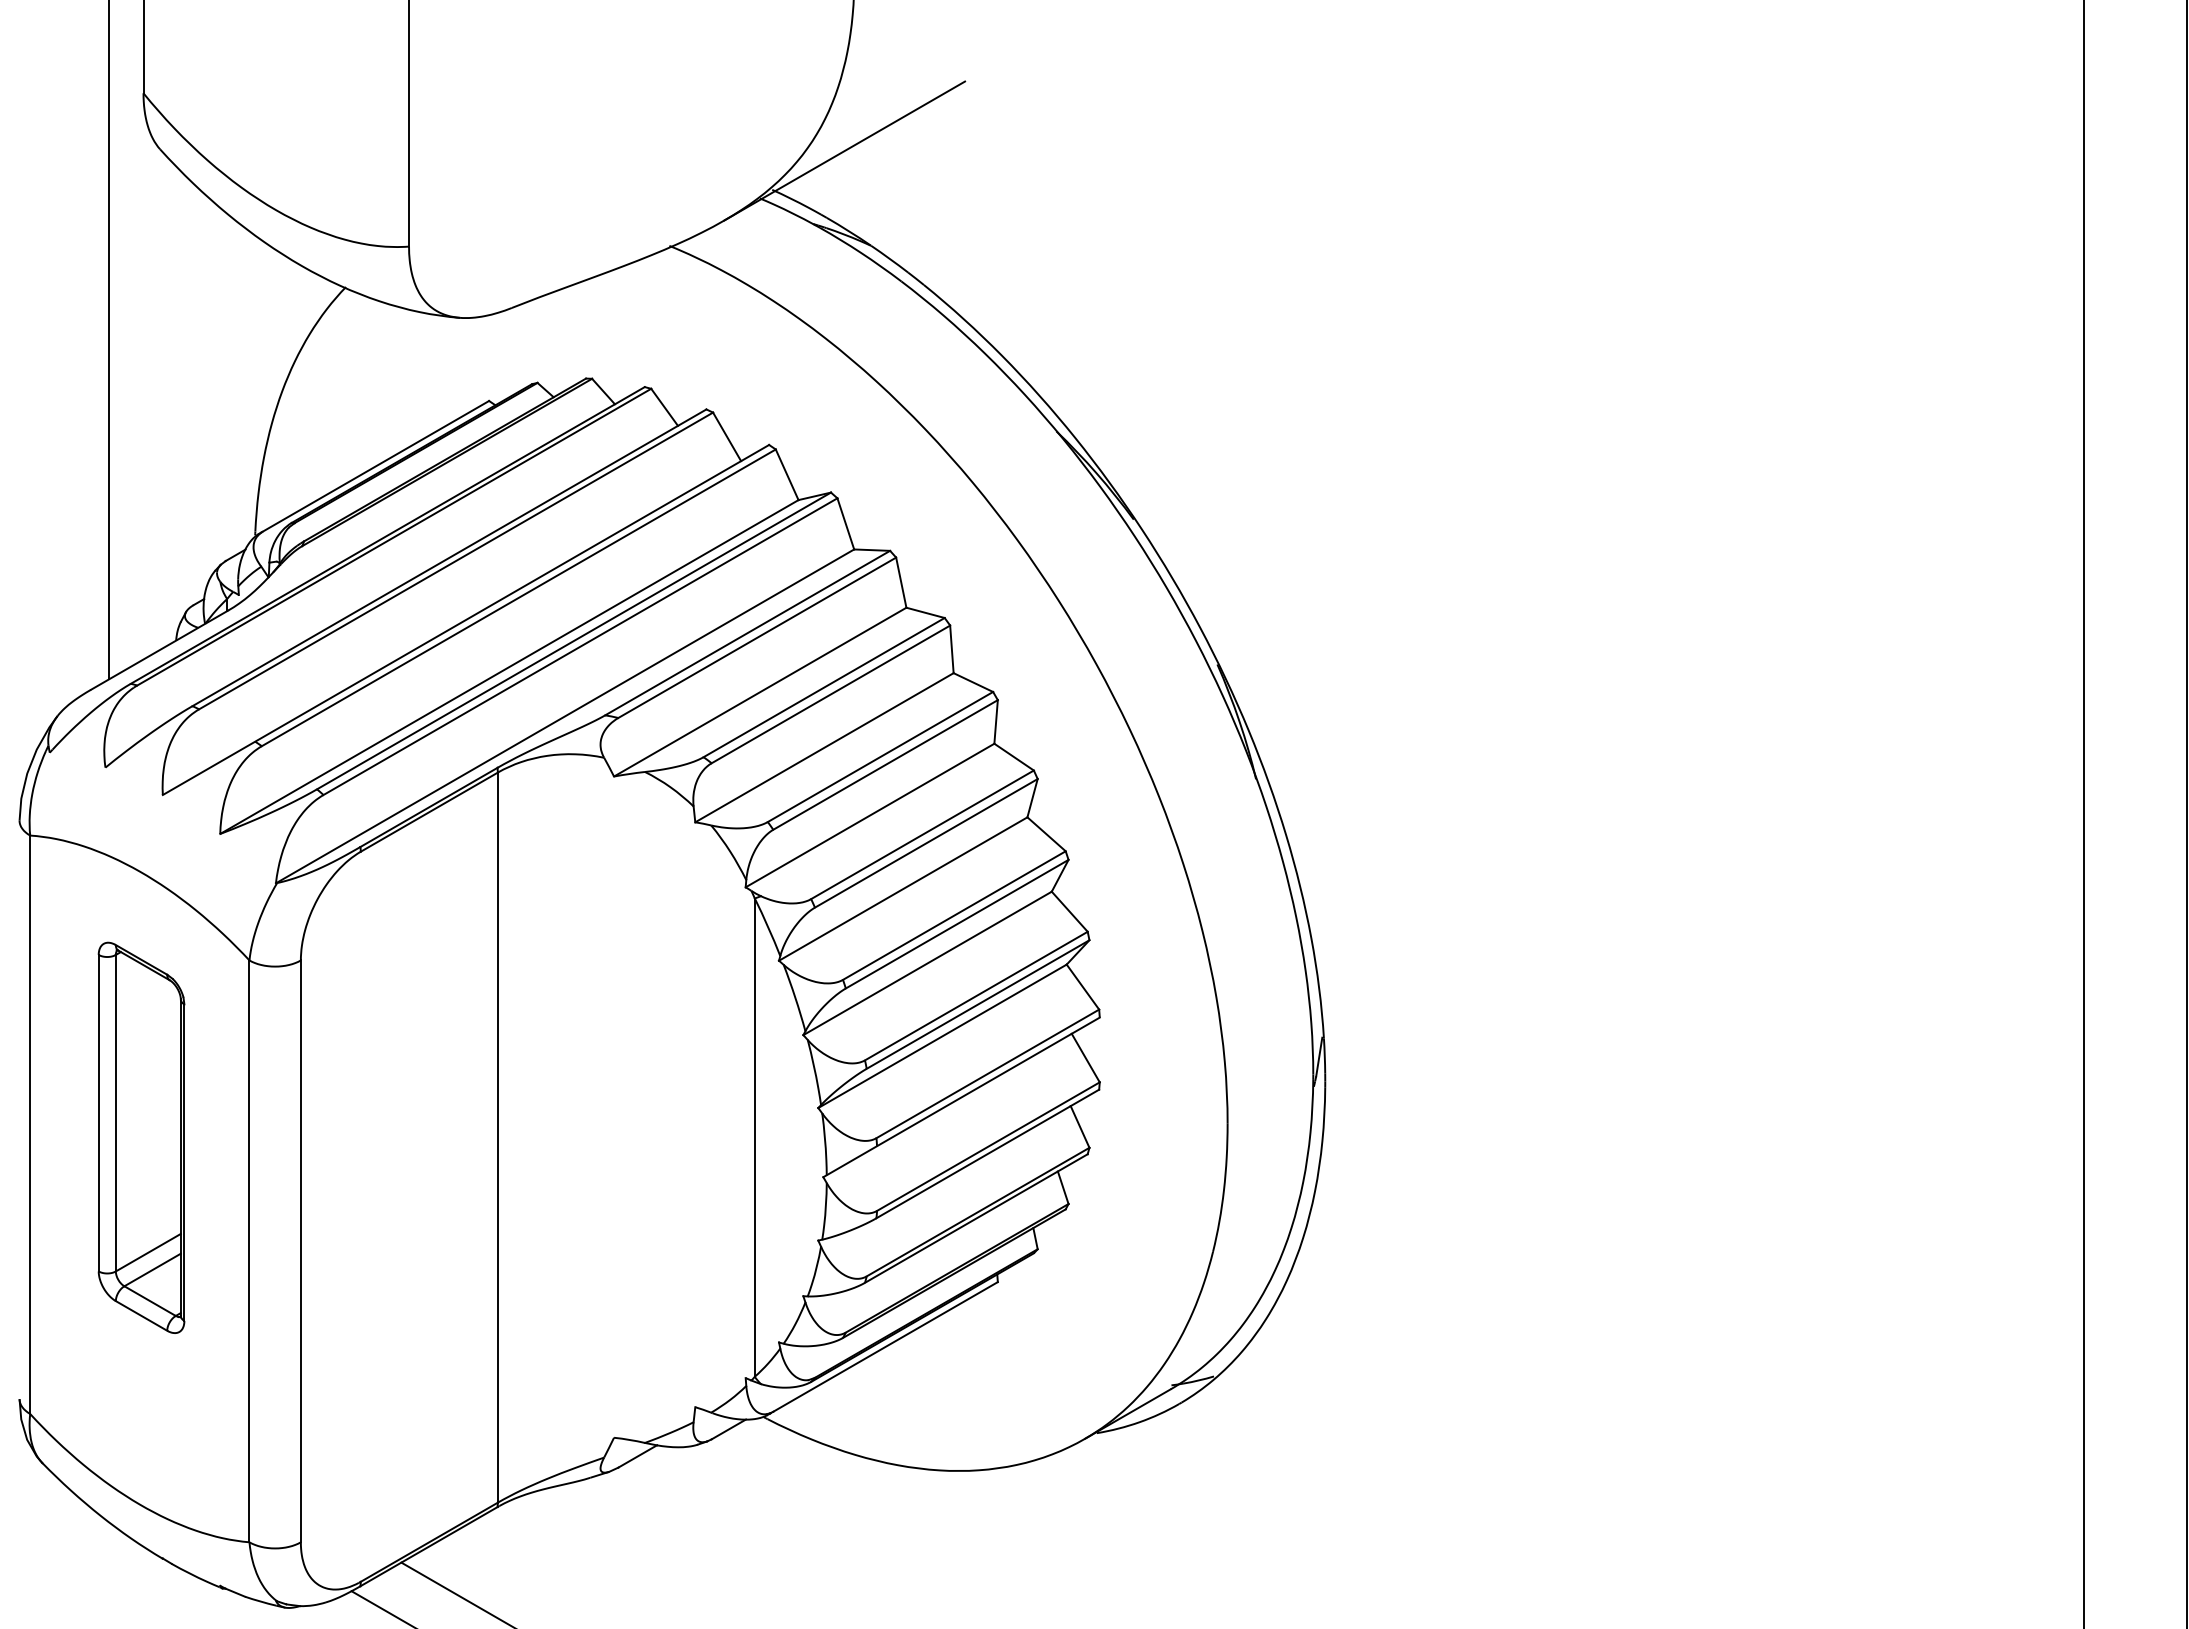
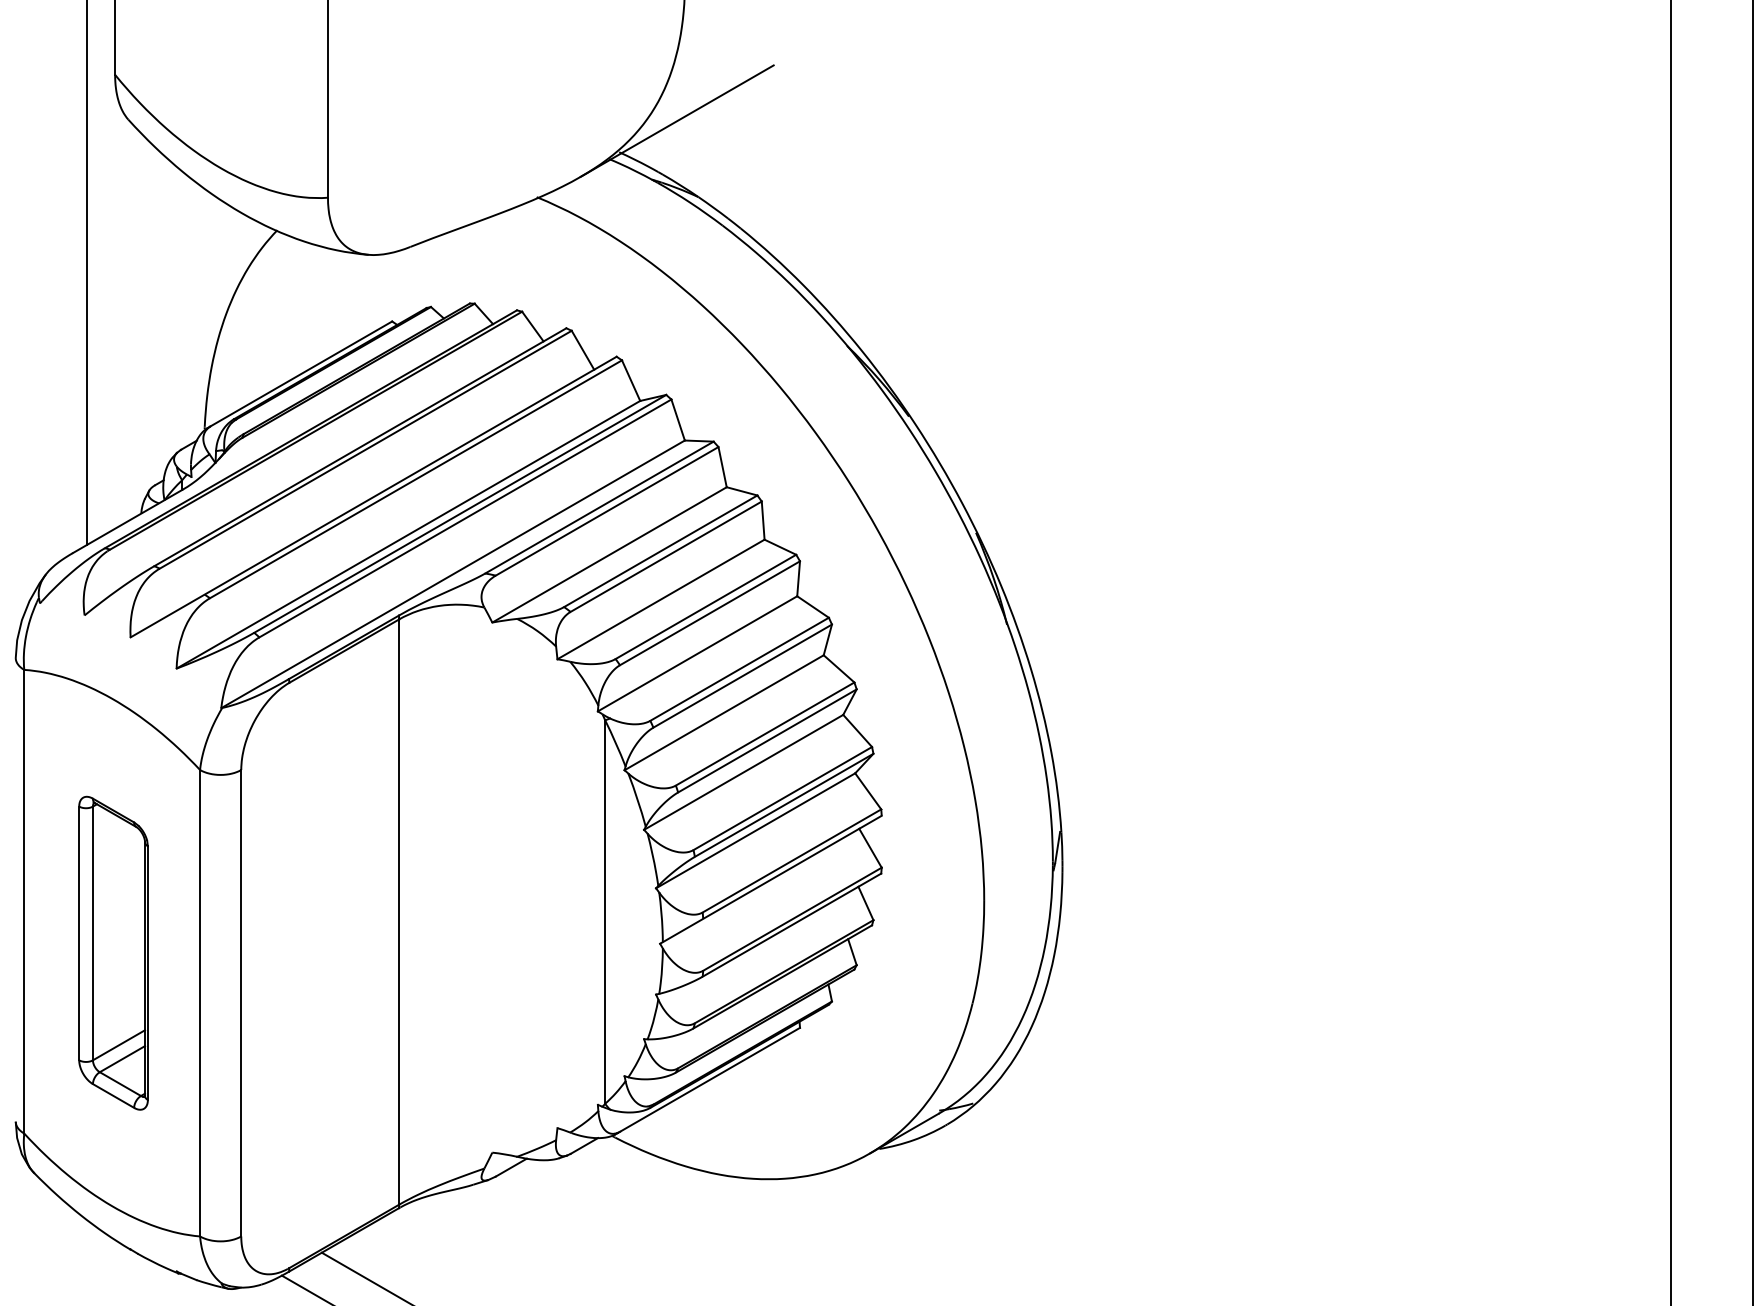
part: (141, 1136) -> (113, 952), moved

